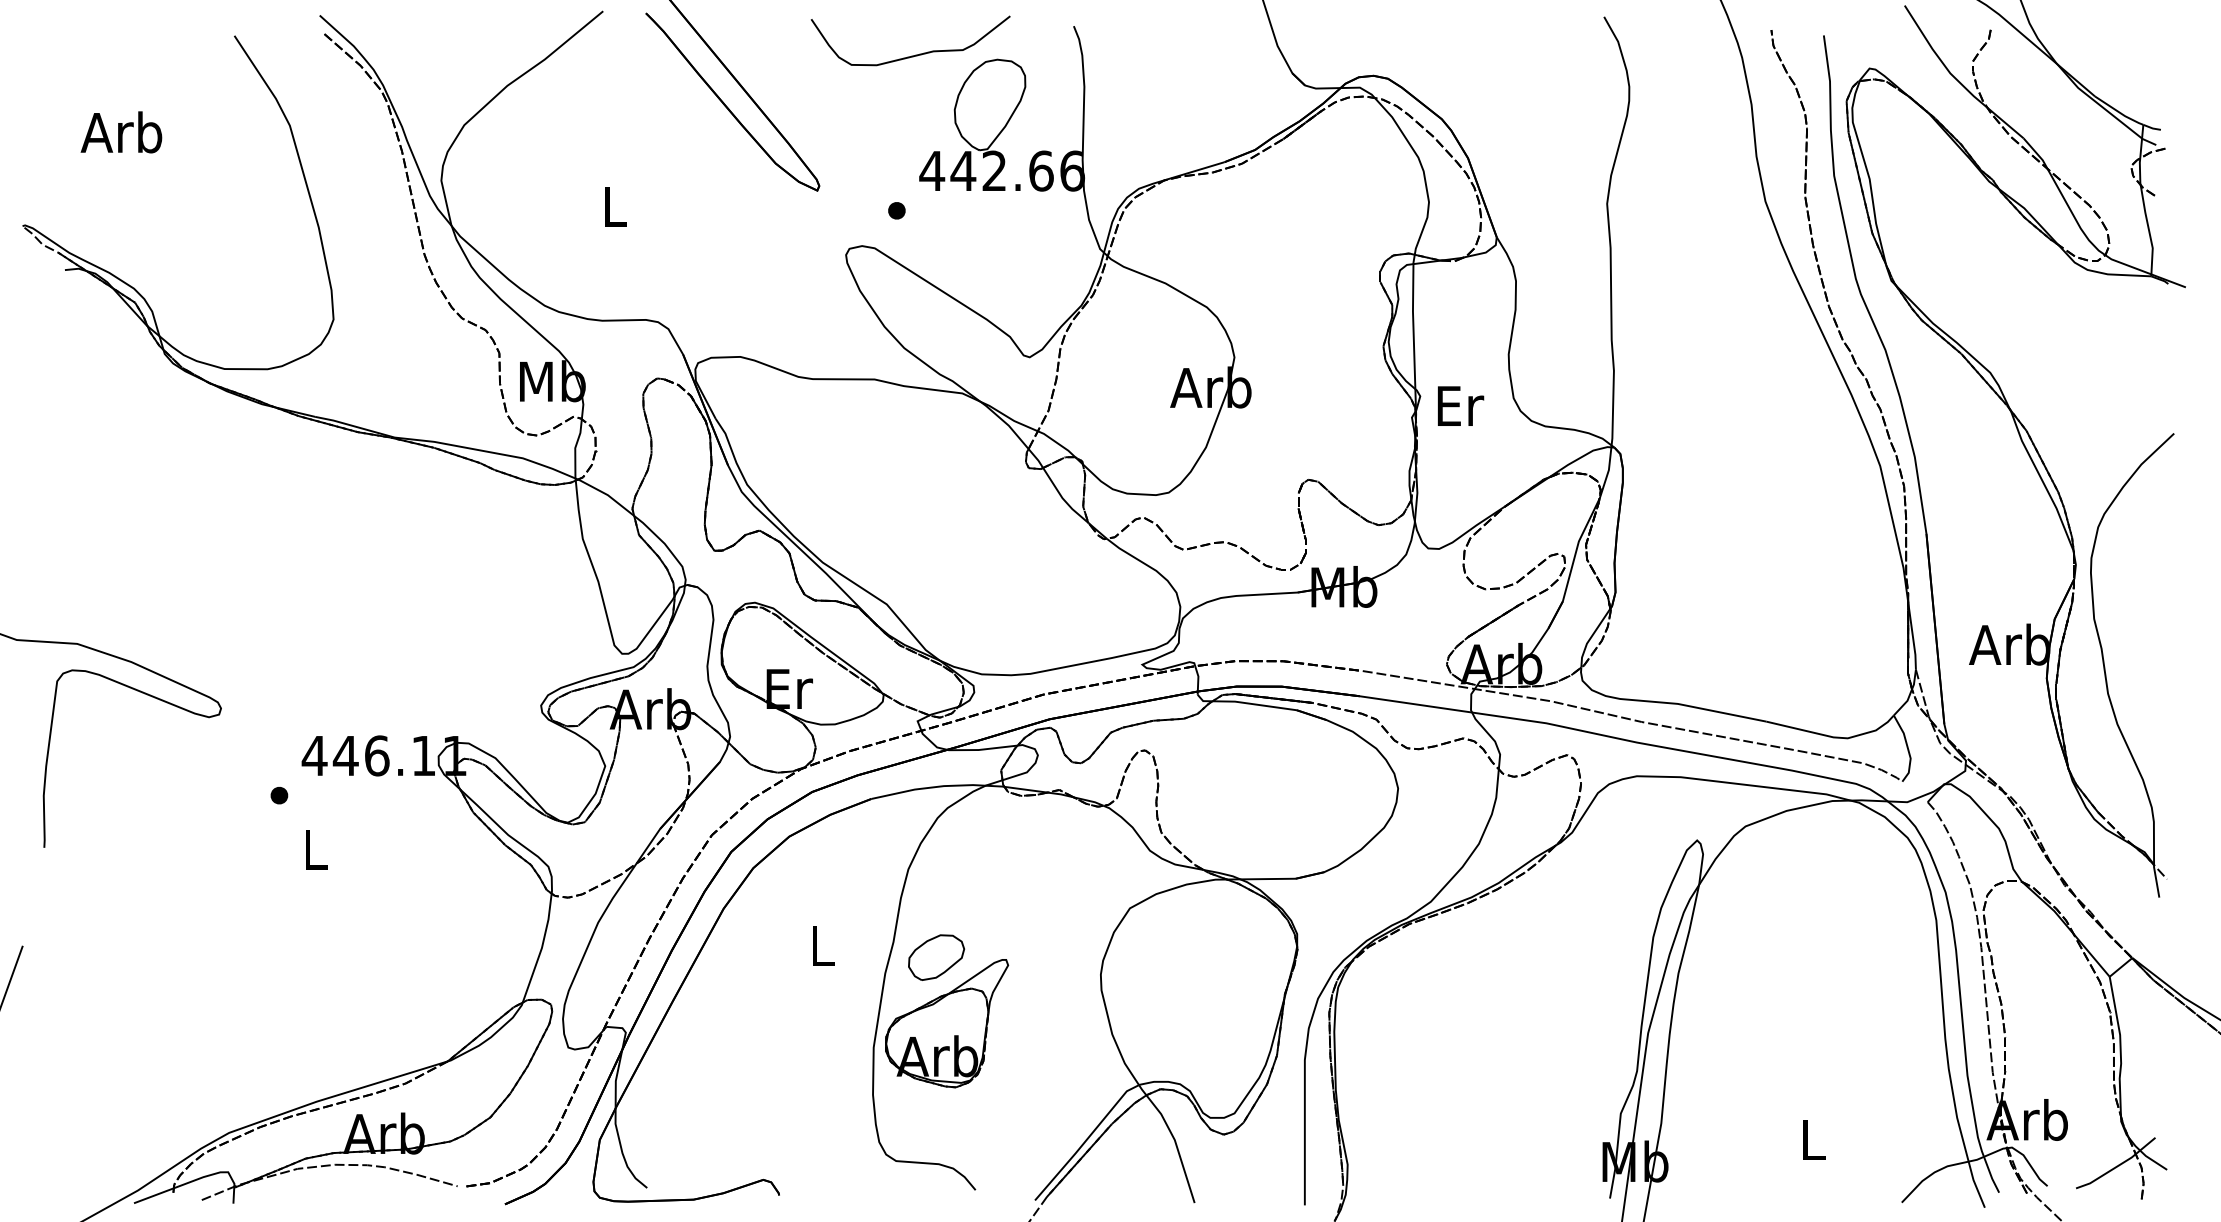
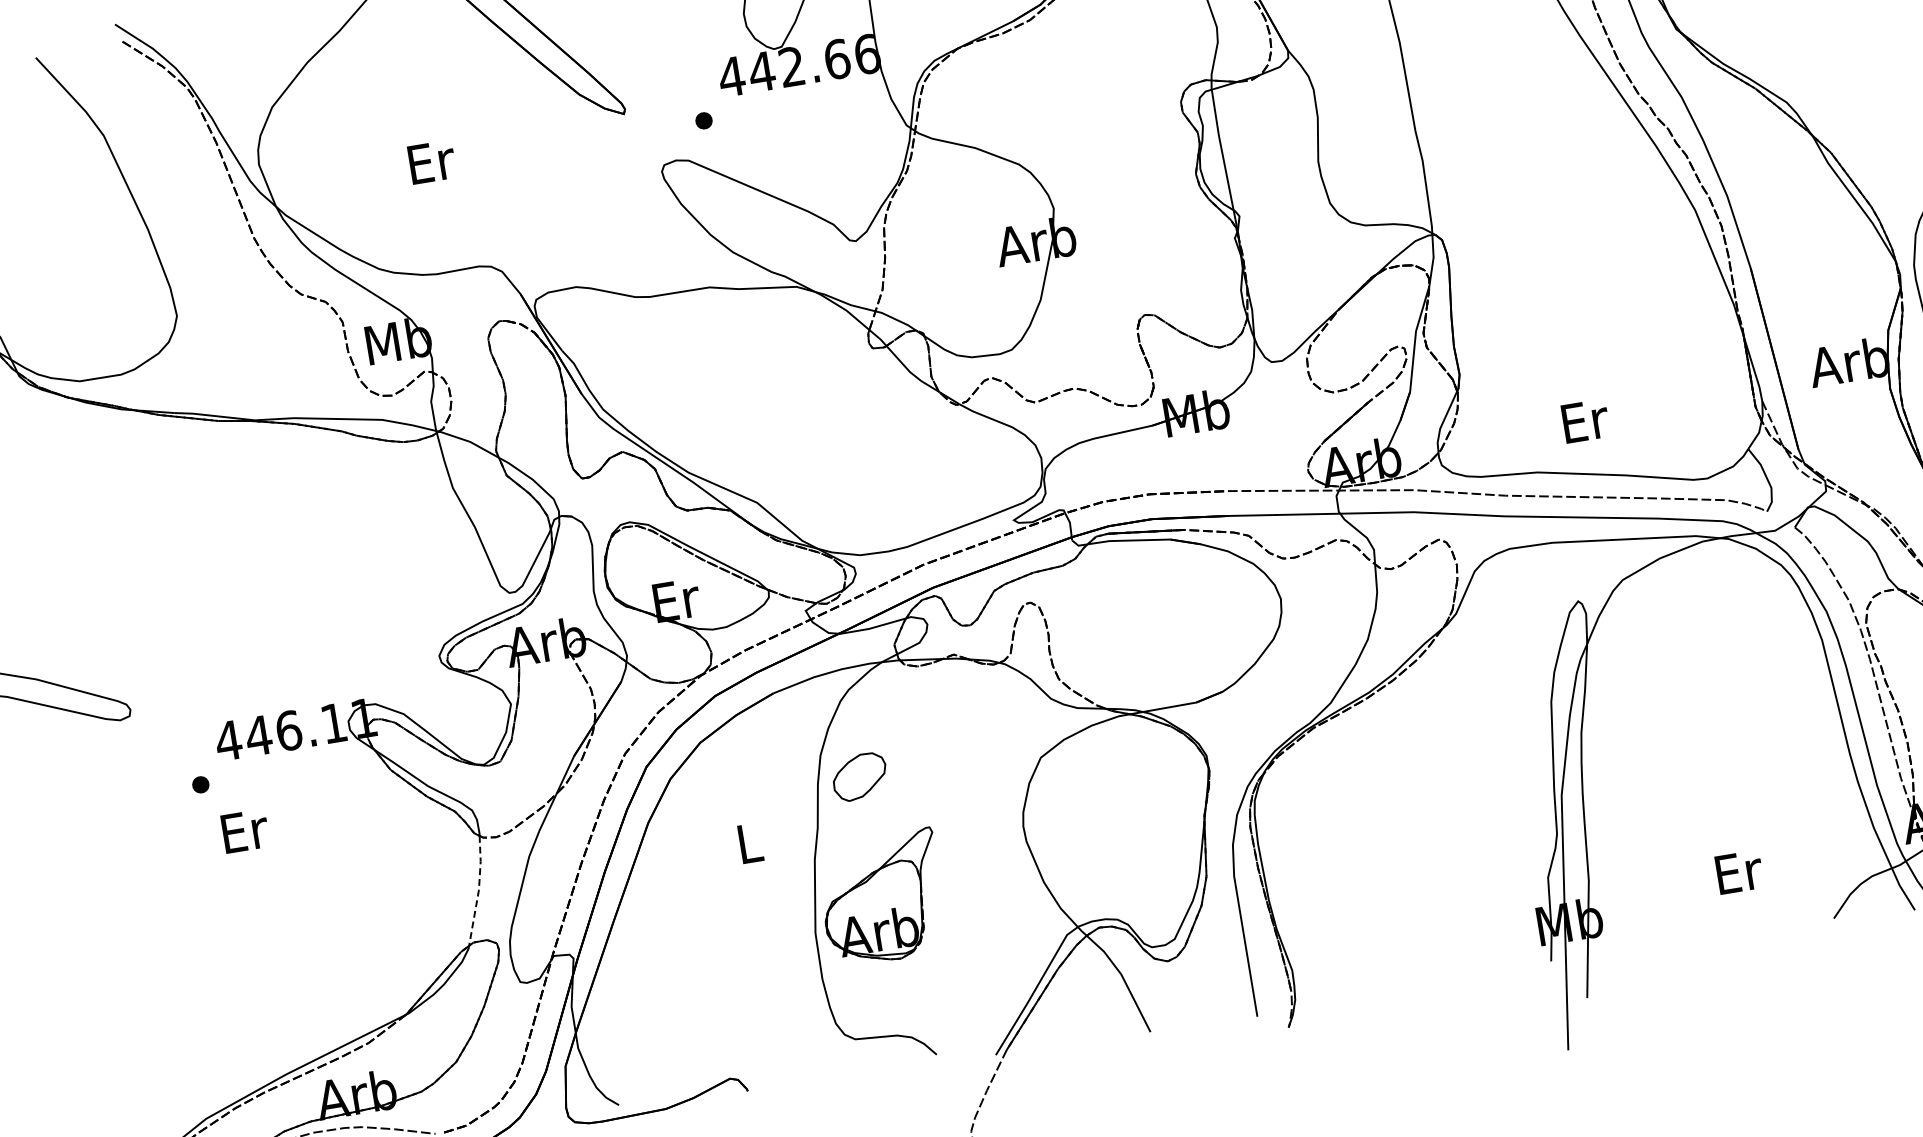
text: (616, 206) -> (432, 161), L -> Er
text: (1461, 405) -> (1586, 420), moved
text: (316, 849) -> (245, 830), L -> Er
line: (541, 948) -> (478, 890), solid -> dashed
part: (936, 957) -> (859, 776), moved
text: (1814, 1139) -> (1739, 871), L -> Er

